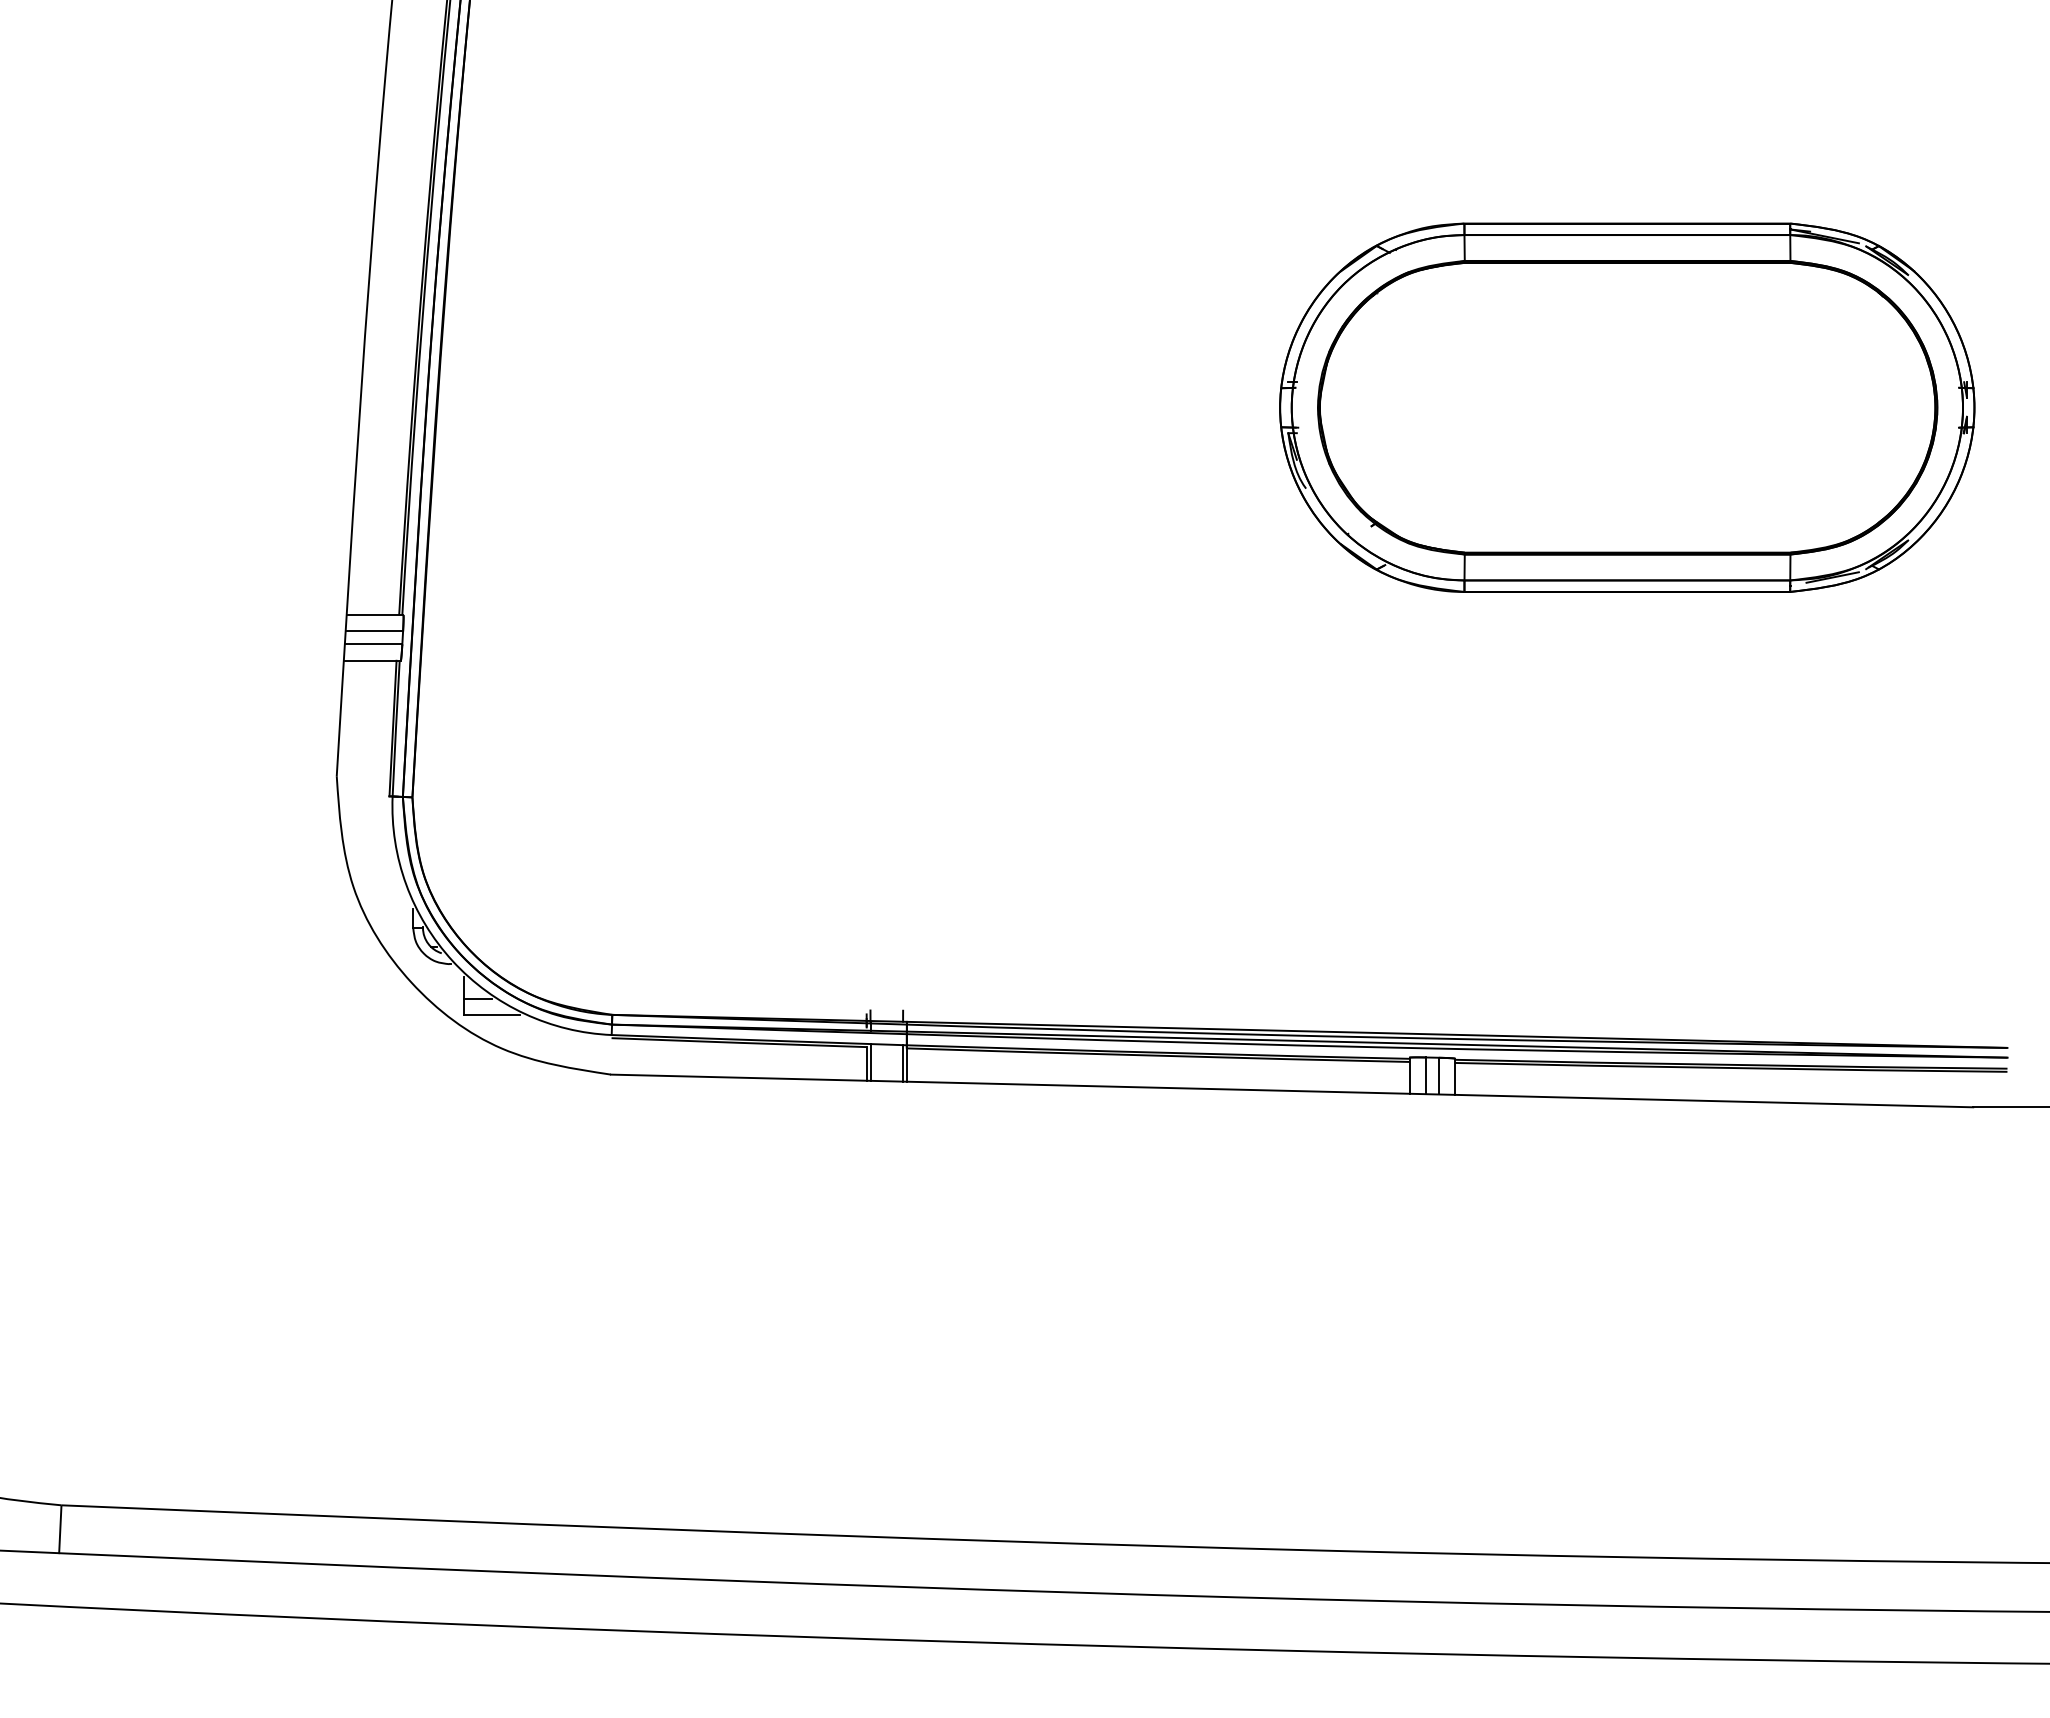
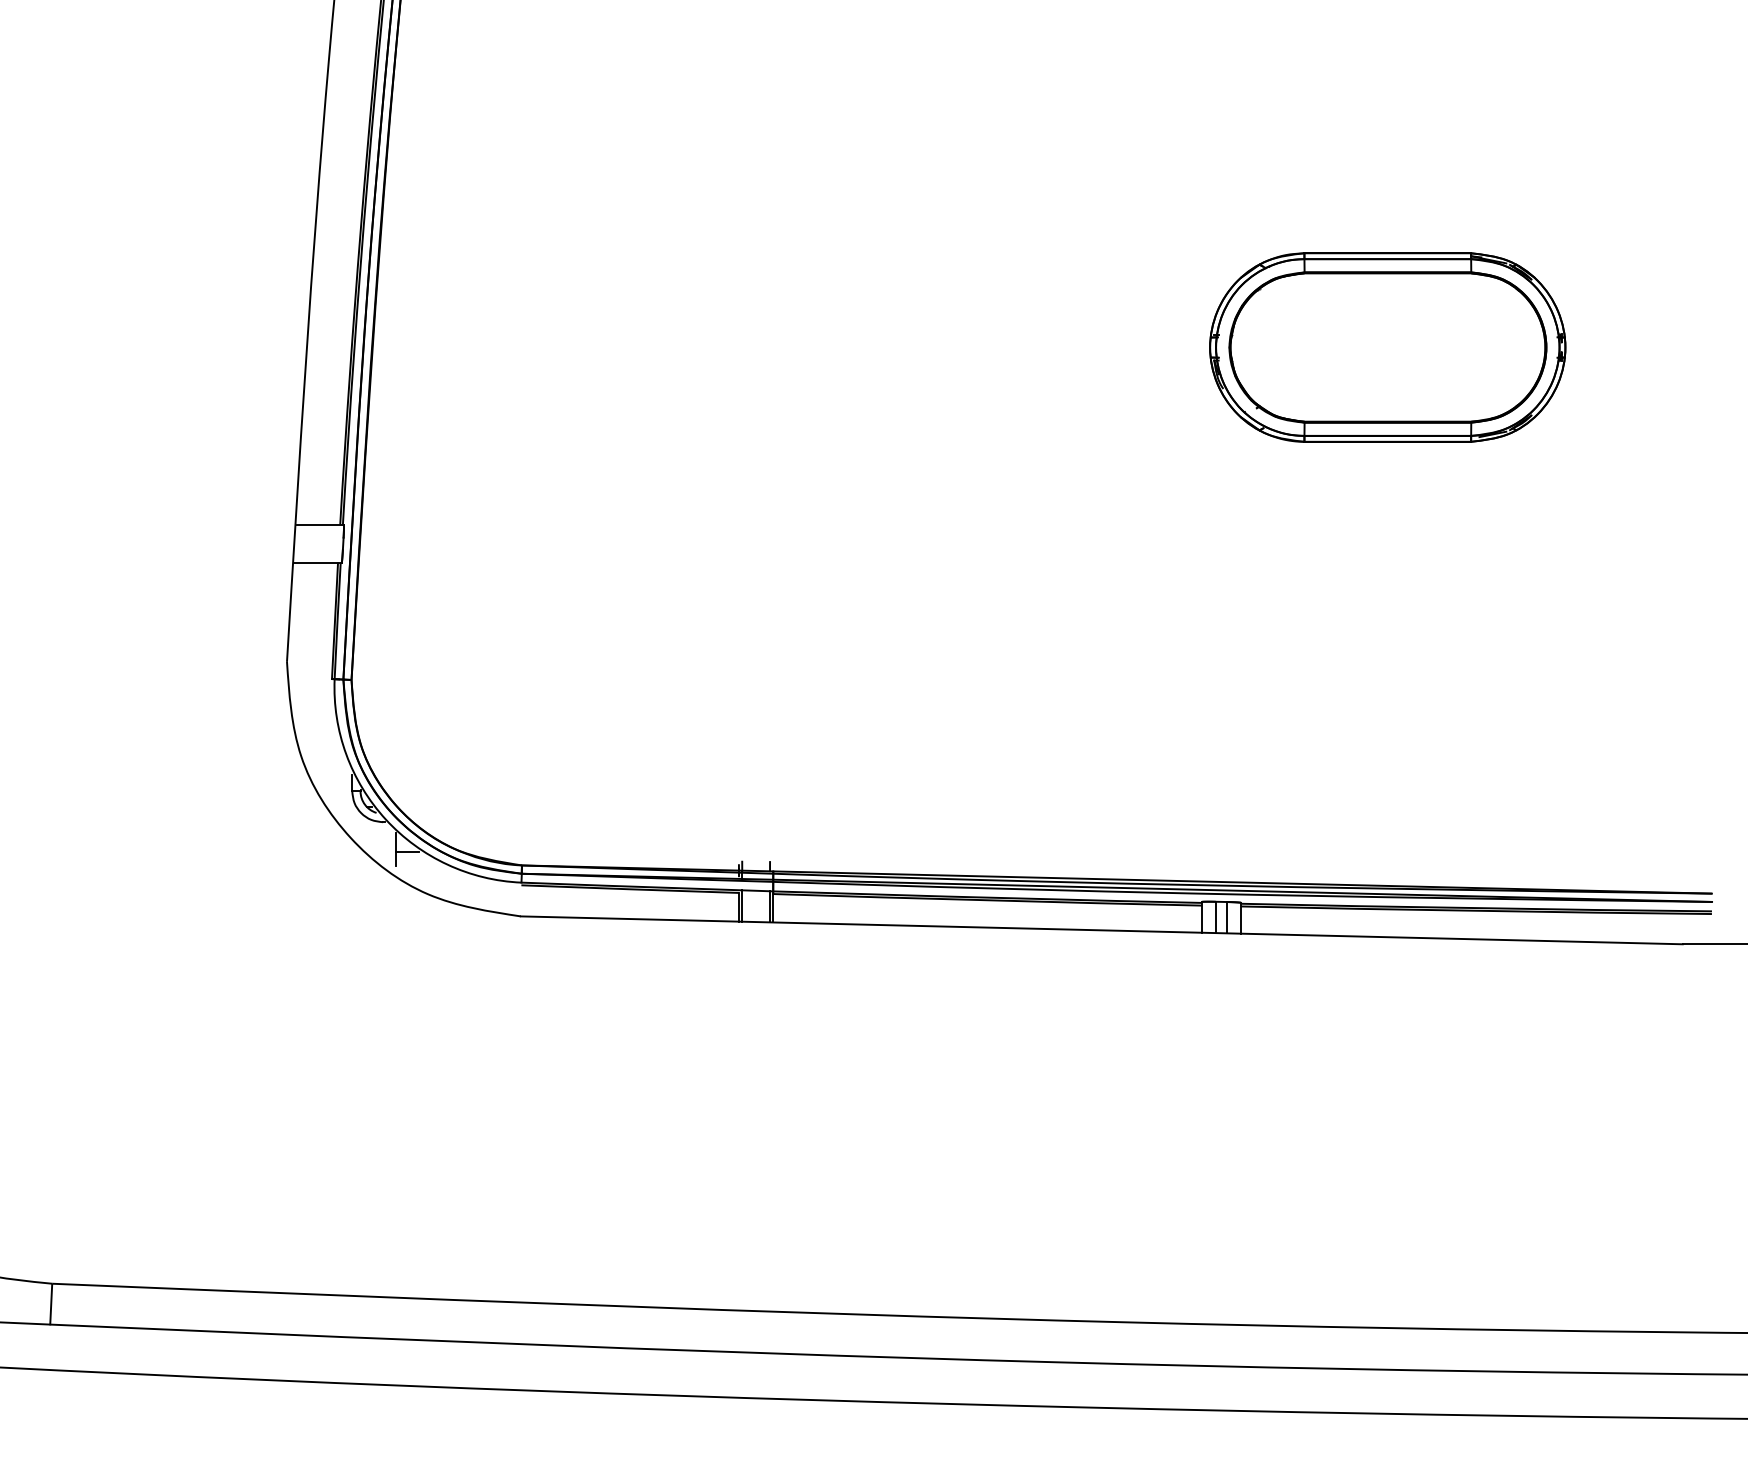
part: (1627, 407) -> (1387, 347), size x0.6
line: (374, 631) -> (319, 538), removed
line: (373, 644) -> (318, 549), removed
line: (492, 1015) -> (419, 865), removed

